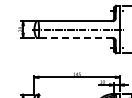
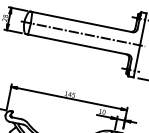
line: (75, 37) -> (77, 44), dashed -> solid

